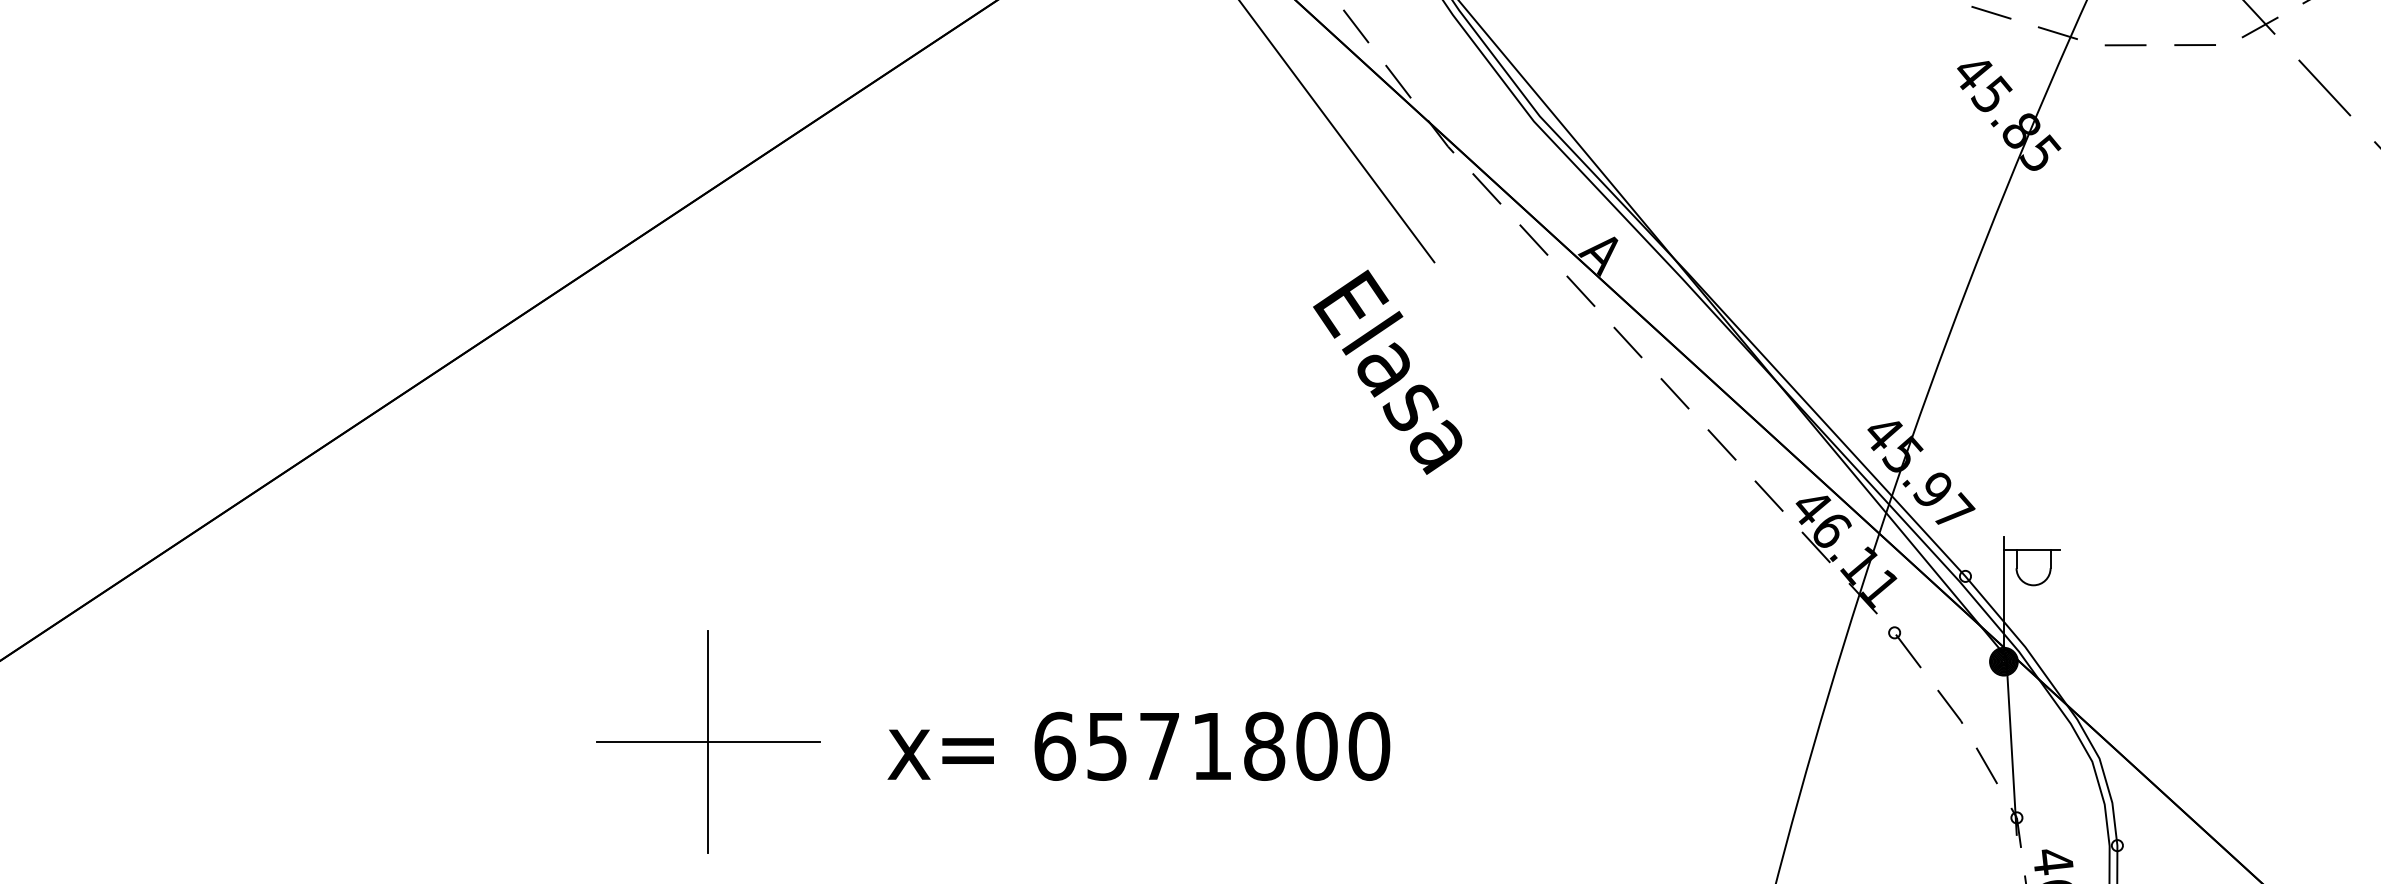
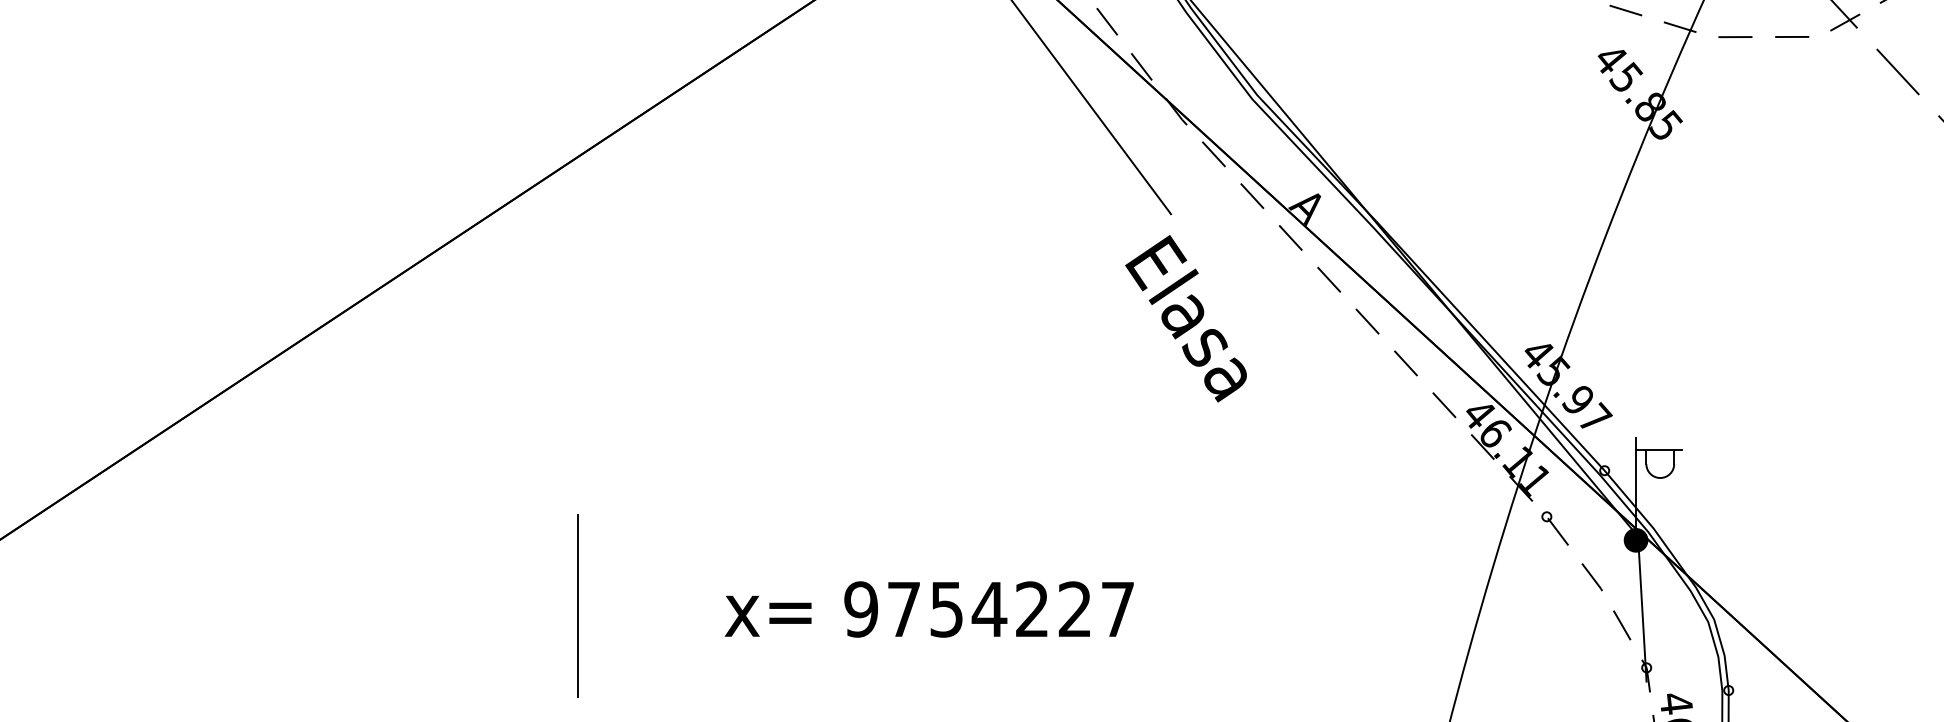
text: (1387, 371) -> (1185, 318), moved
line: (708, 742) -> (578, 606), removed
text: (1212, 745) -> (989, 608), 6571800 -> 9754227

